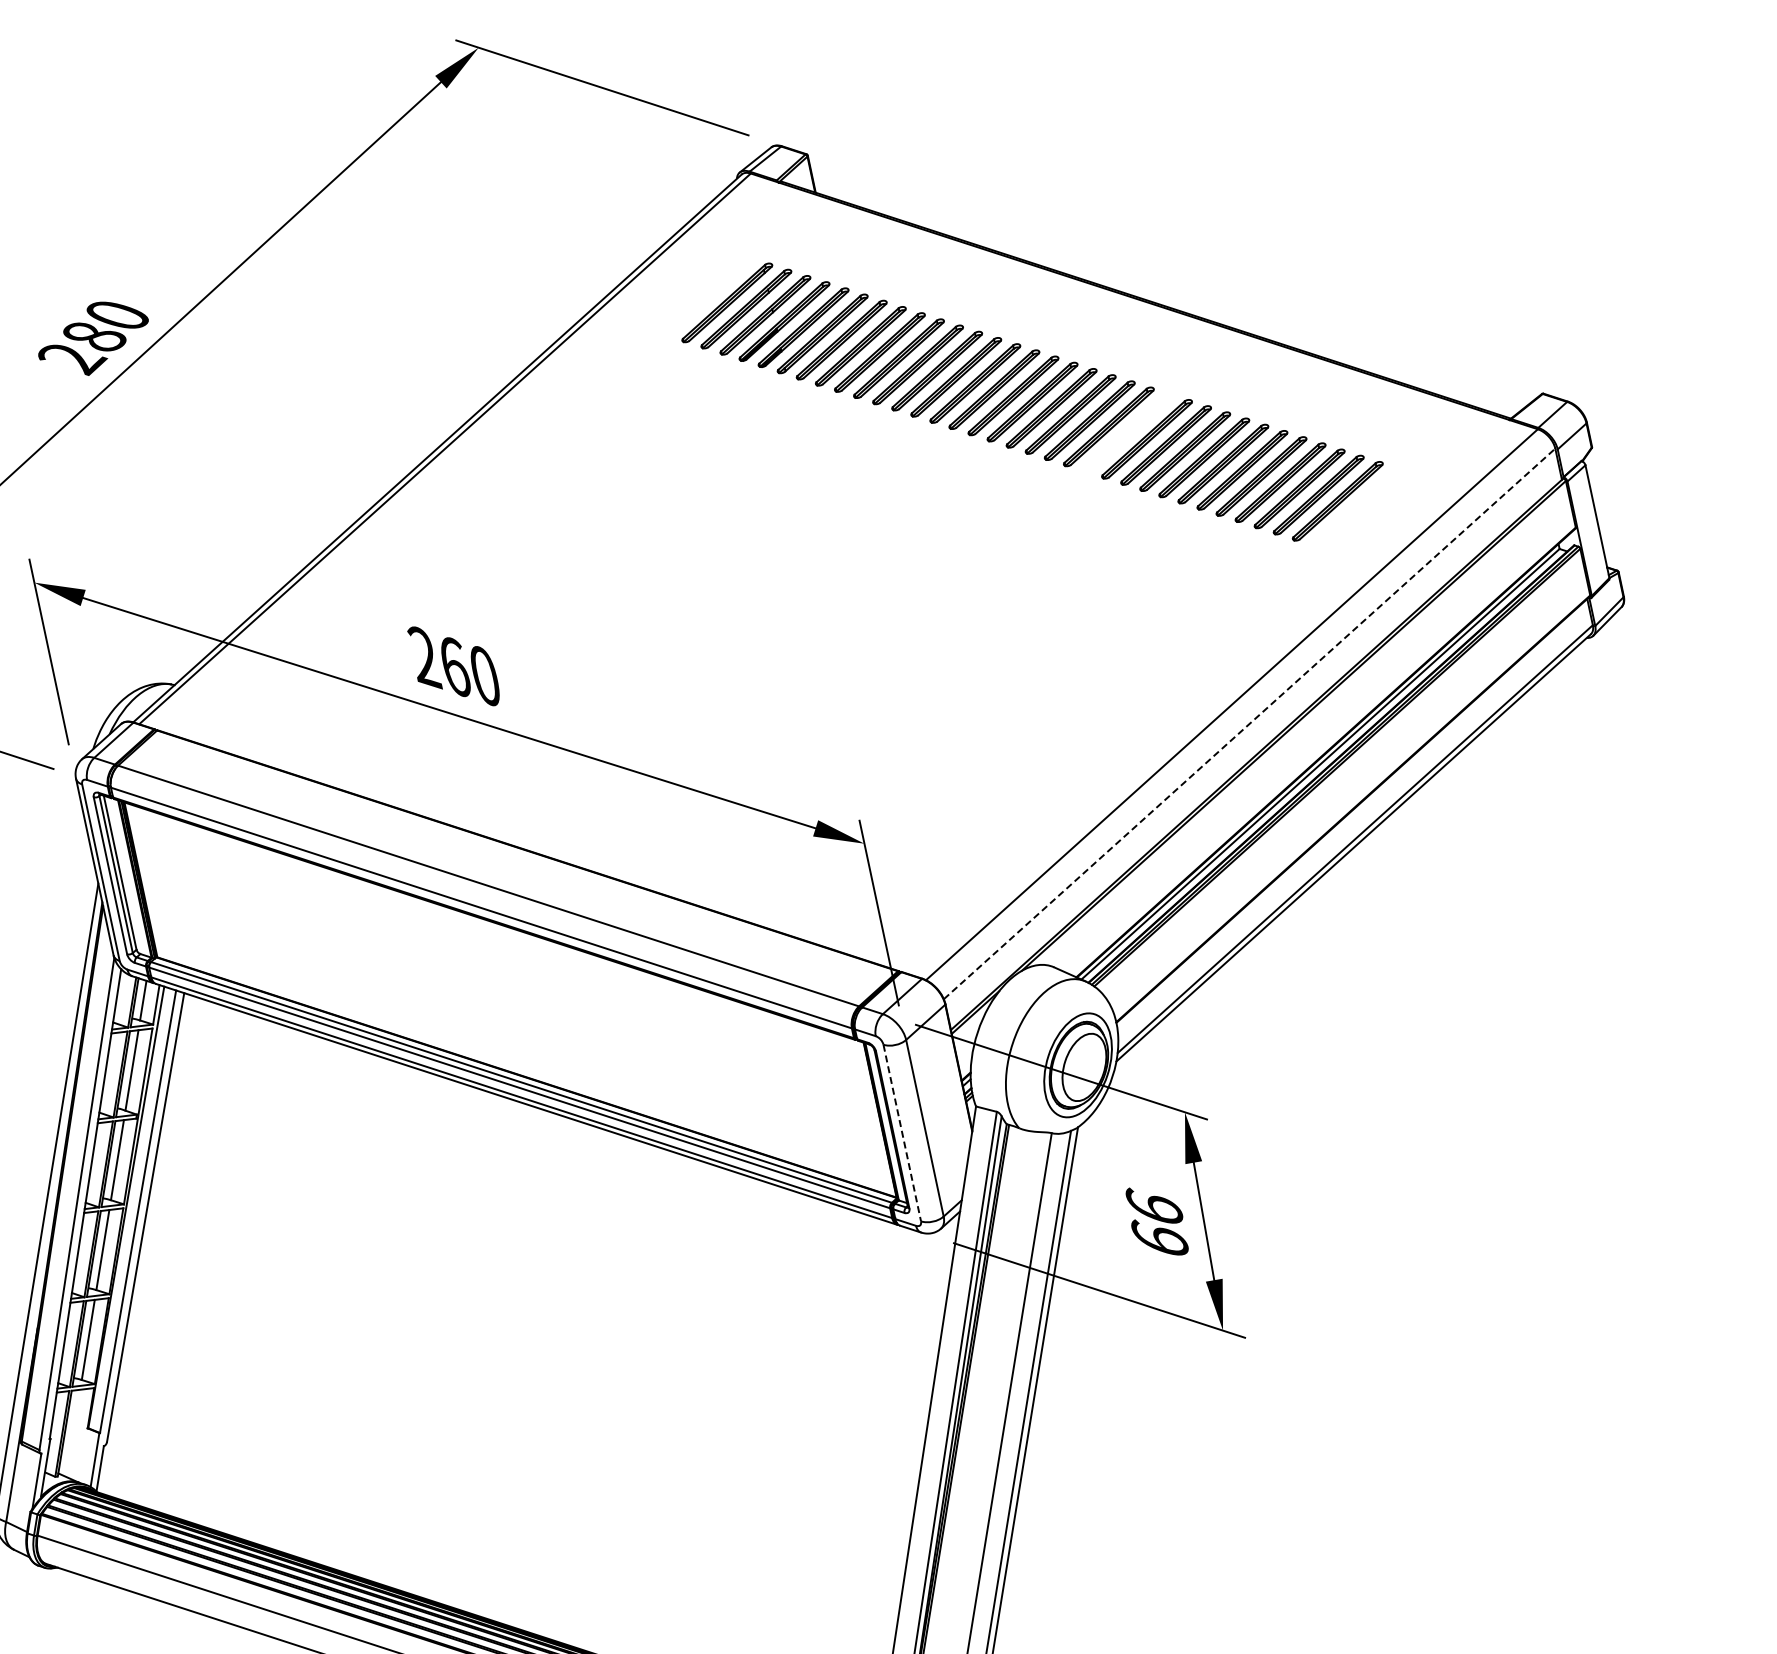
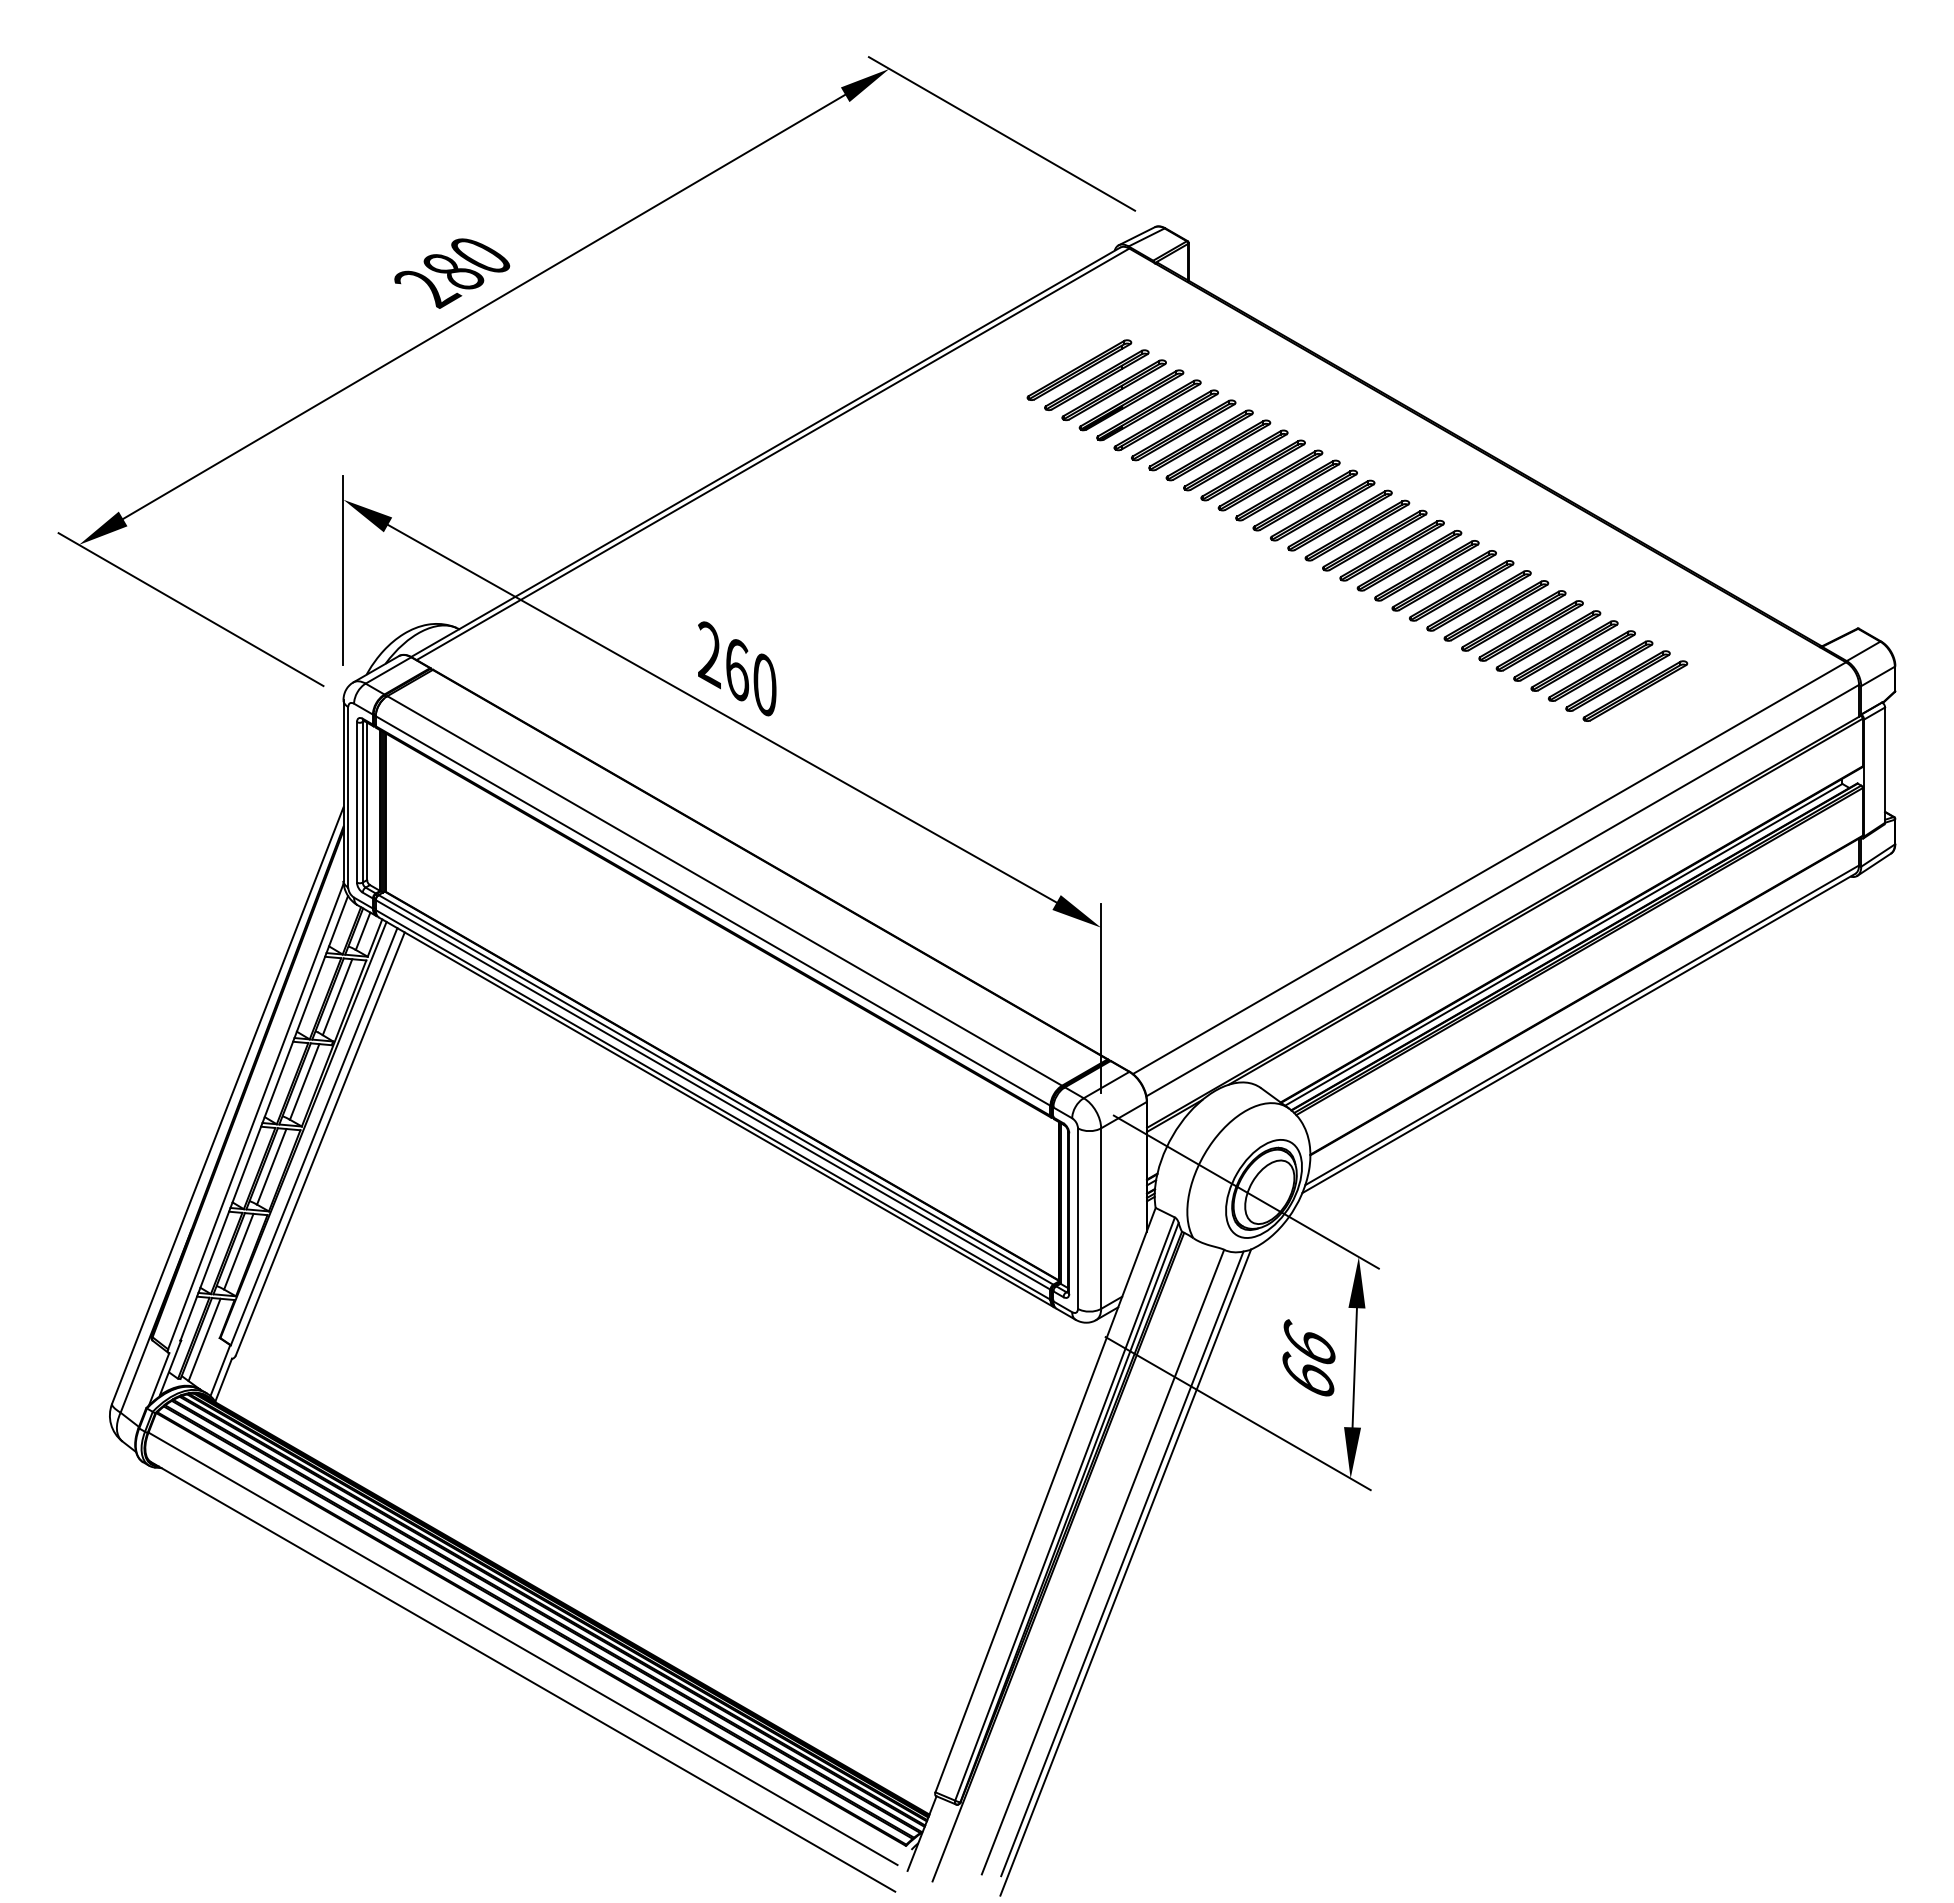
part: (1127, 432) -> (1443, 580), added
line: (1250, 723) -> (1503, 890), dashed -> solid
line: (901, 1134) -> (1077, 1219), dashed -> solid
line: (73, 1432) -> (204, 1339), added

